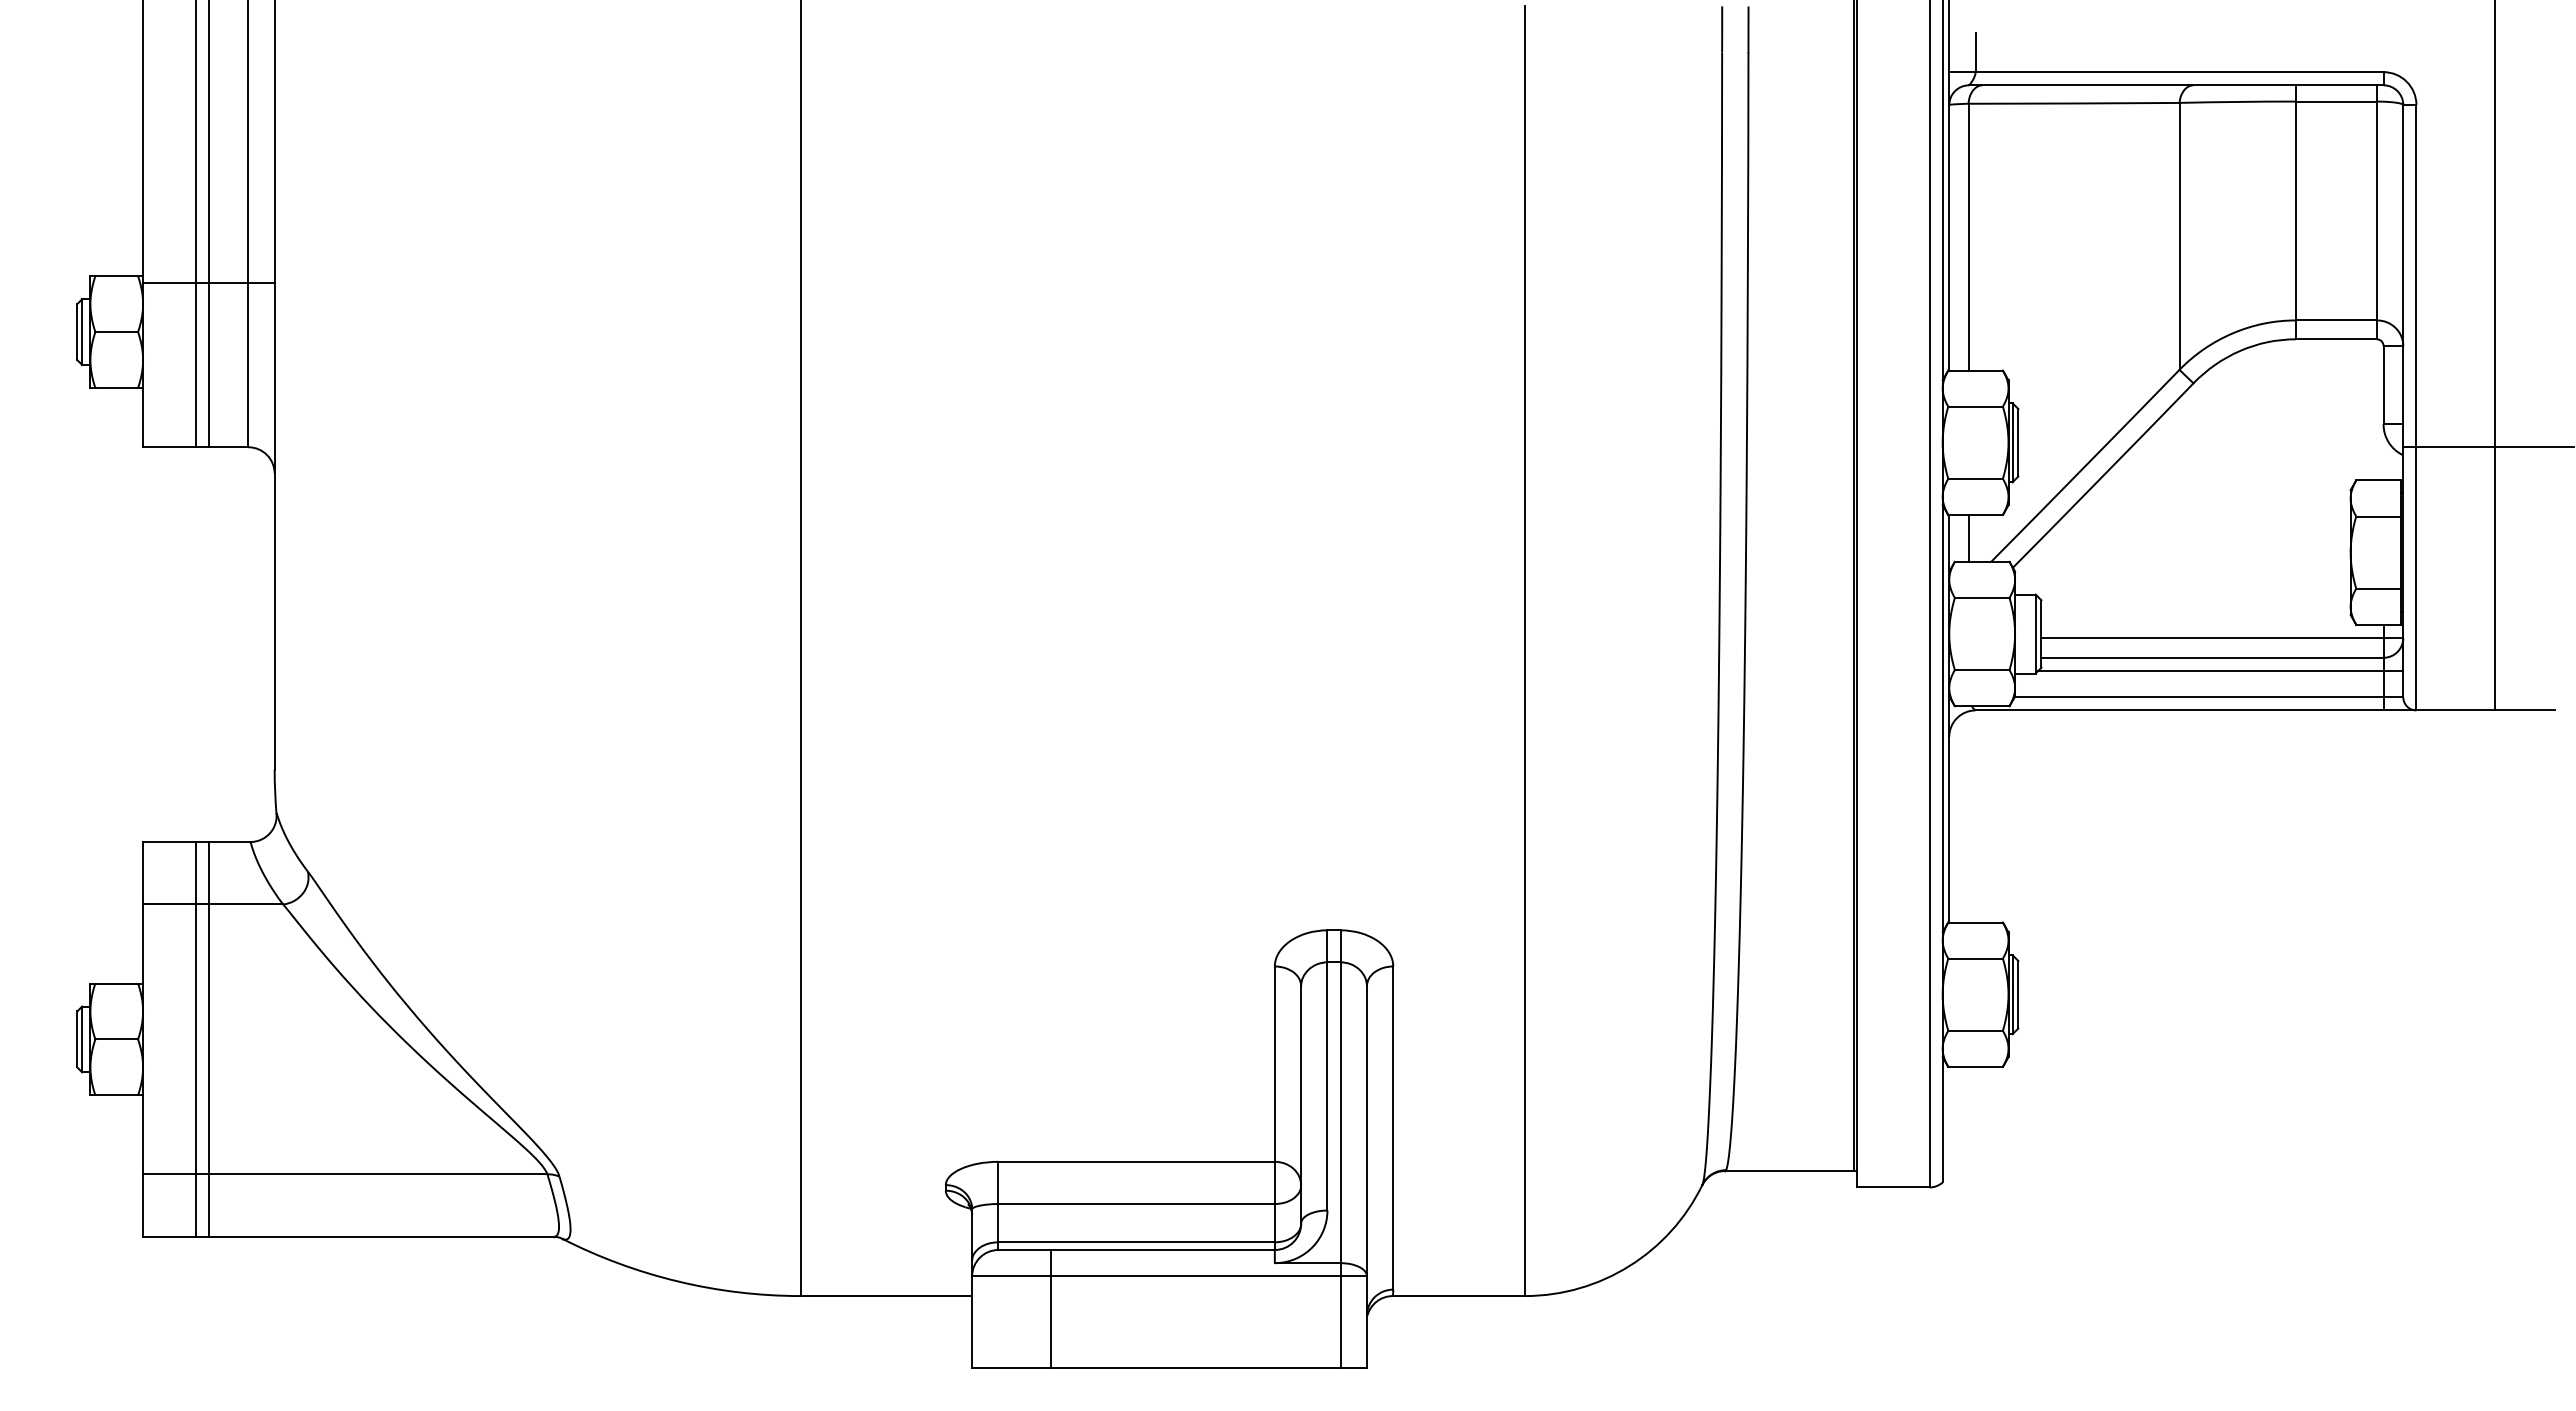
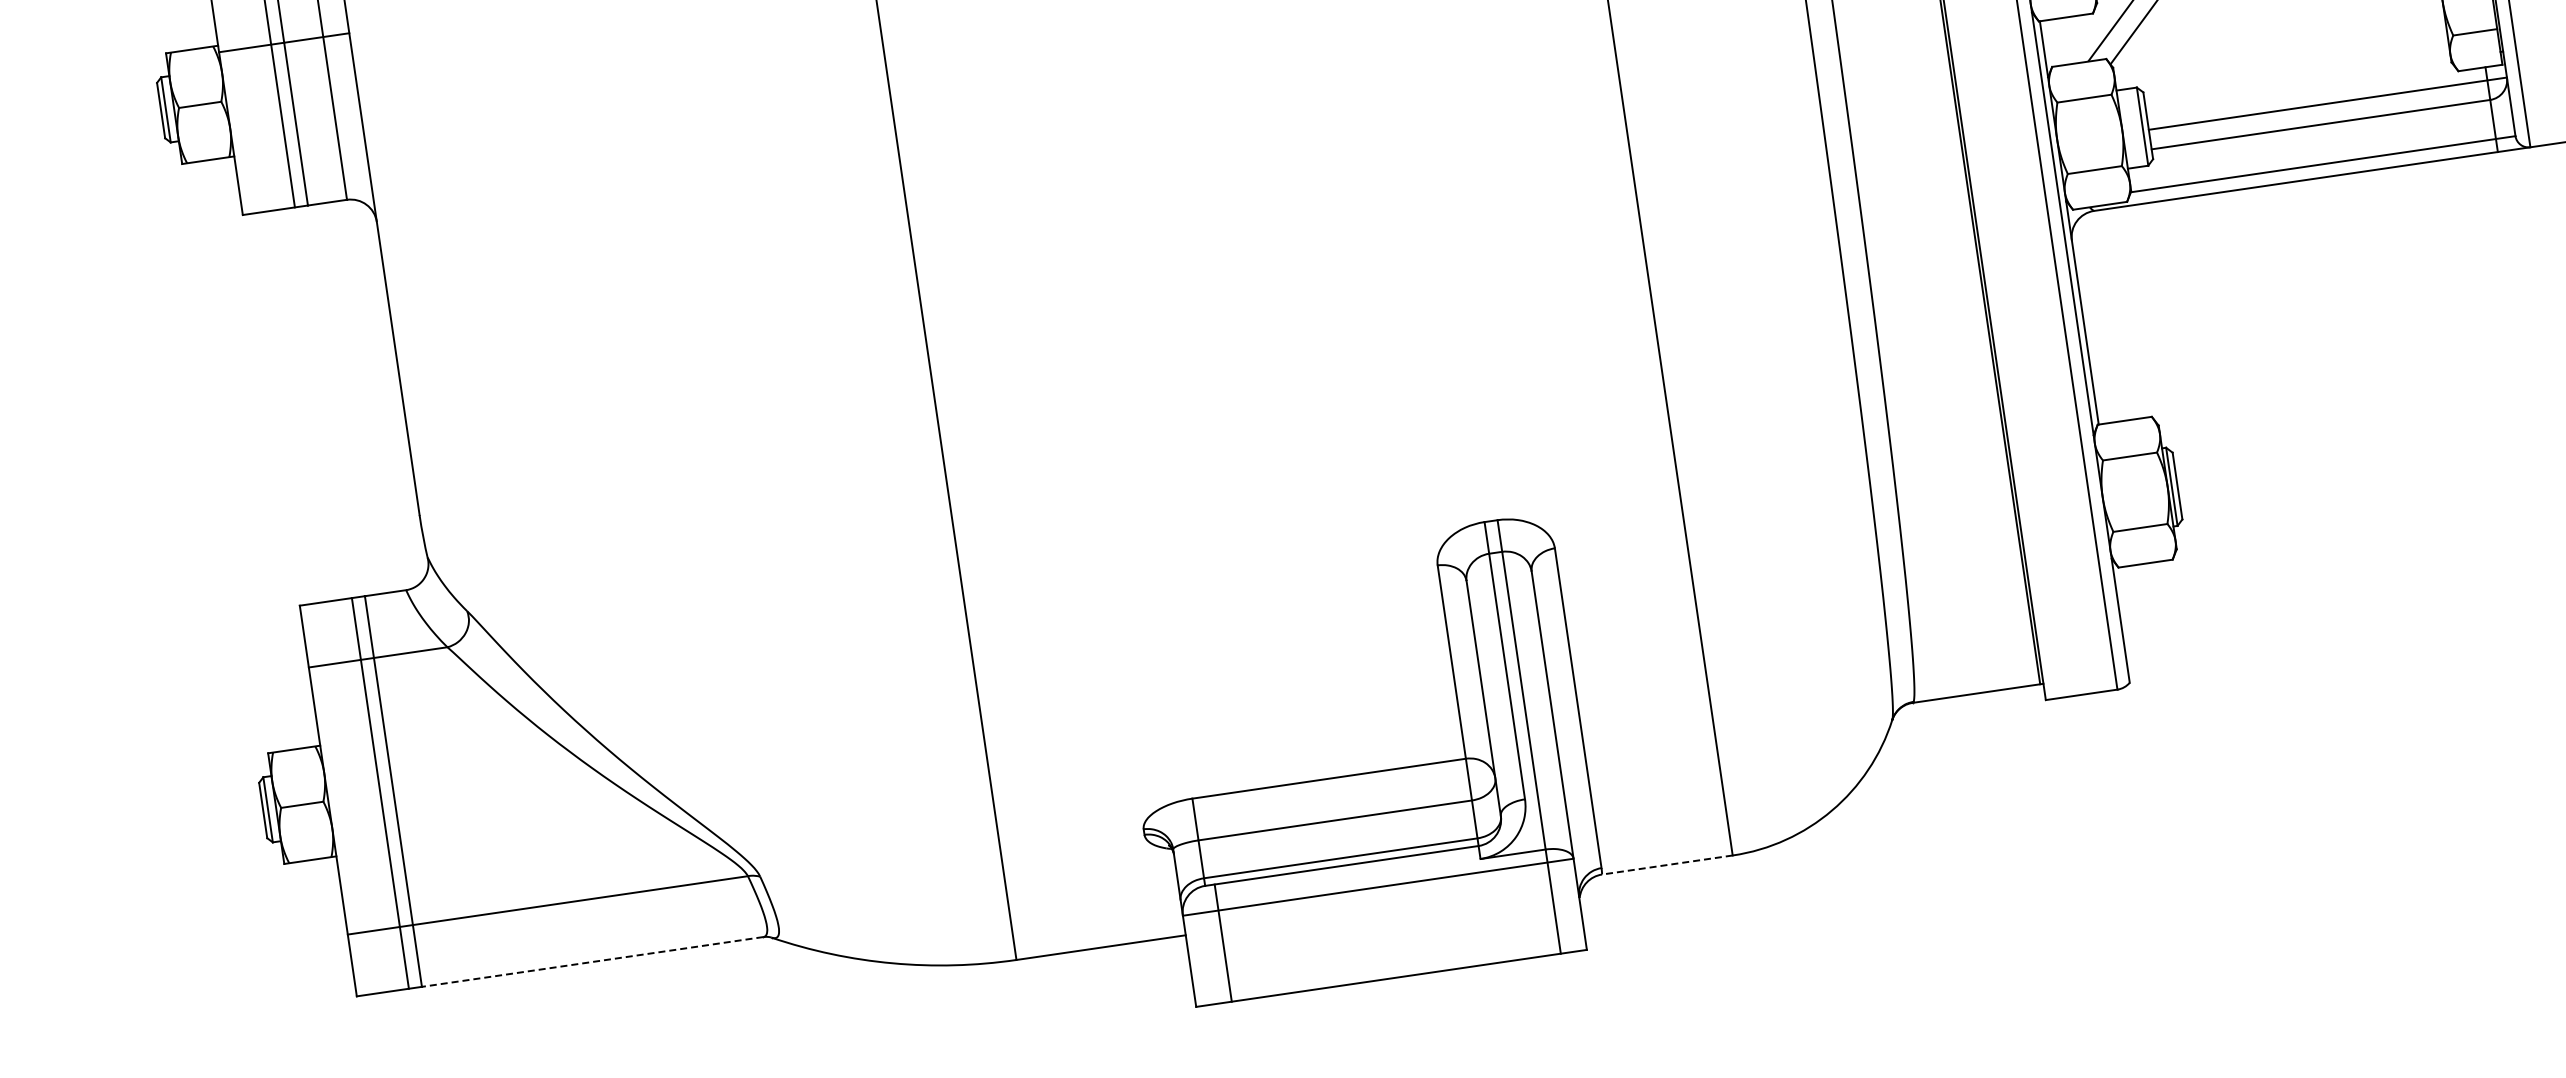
line: (1968, 537) -> (2062, 40), removed
line: (2220, 670) -> (2330, 136), removed
line: (380, 1236) -> (591, 961), solid -> dashed
line: (1458, 1296) -> (1667, 865), solid -> dashed
line: (1051, 1309) -> (1223, 943), moved

